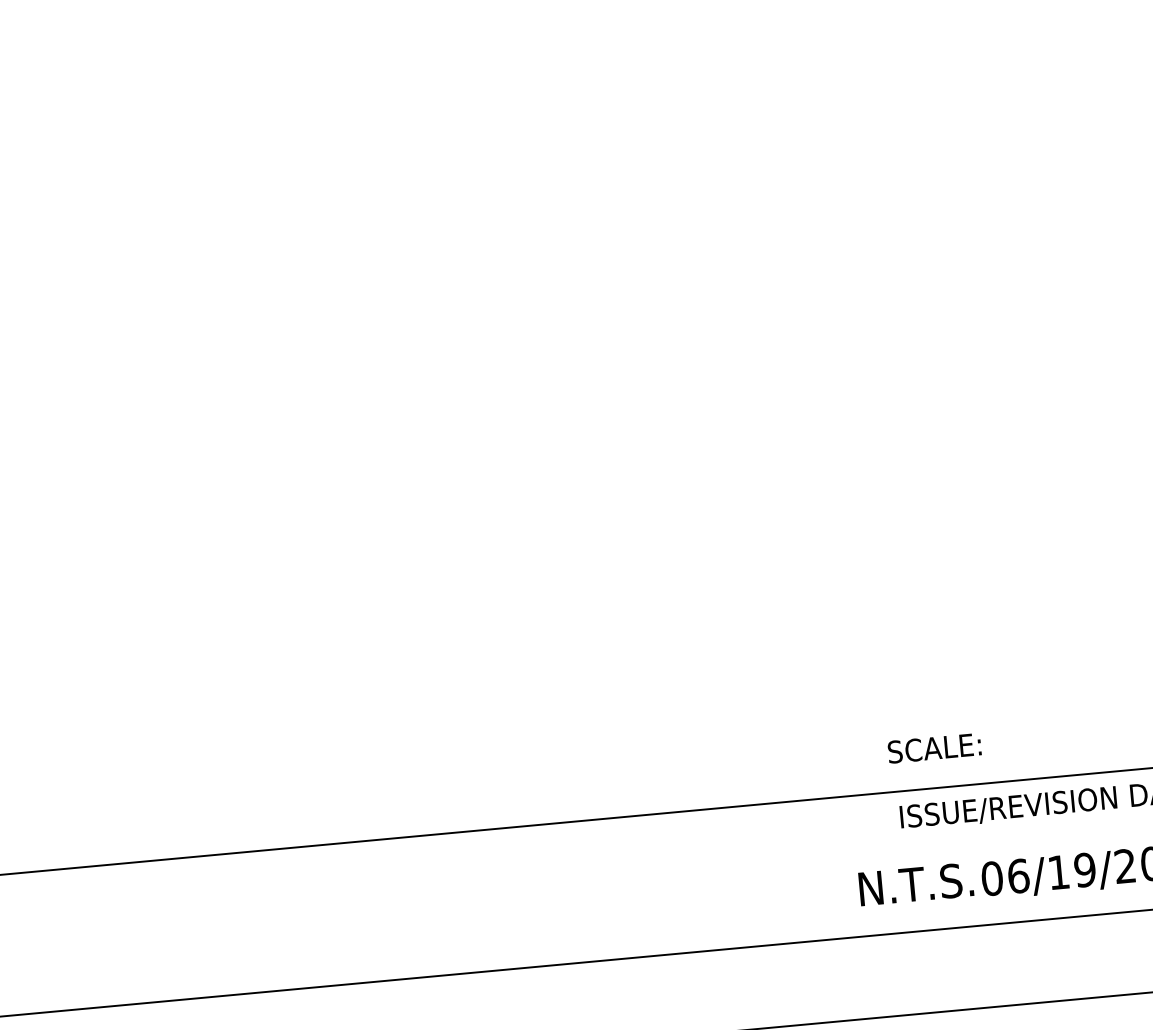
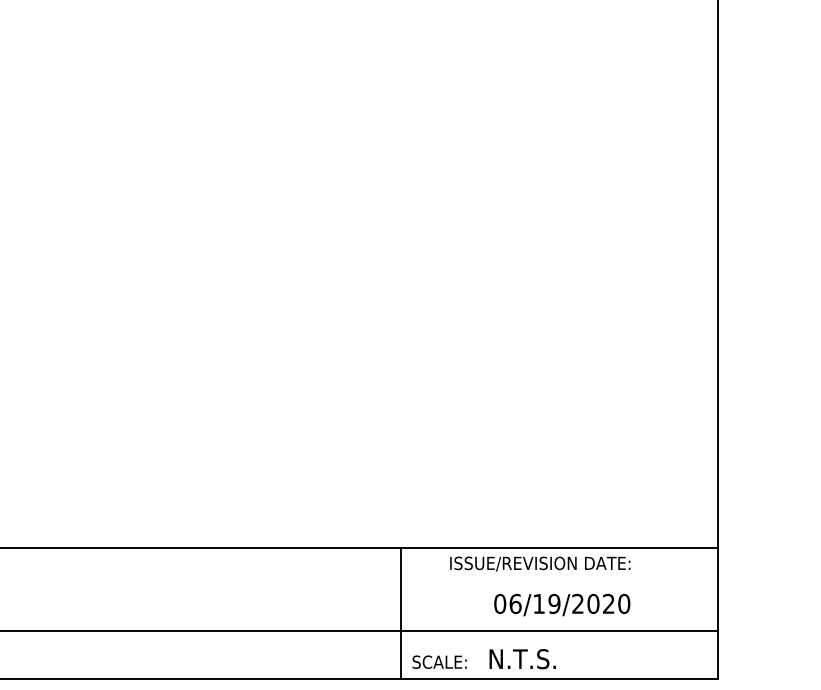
text: (934, 747) -> (439, 661), moved
text: (915, 884) -> (522, 659), moved
line: (825, 910) -> (401, 613), added

